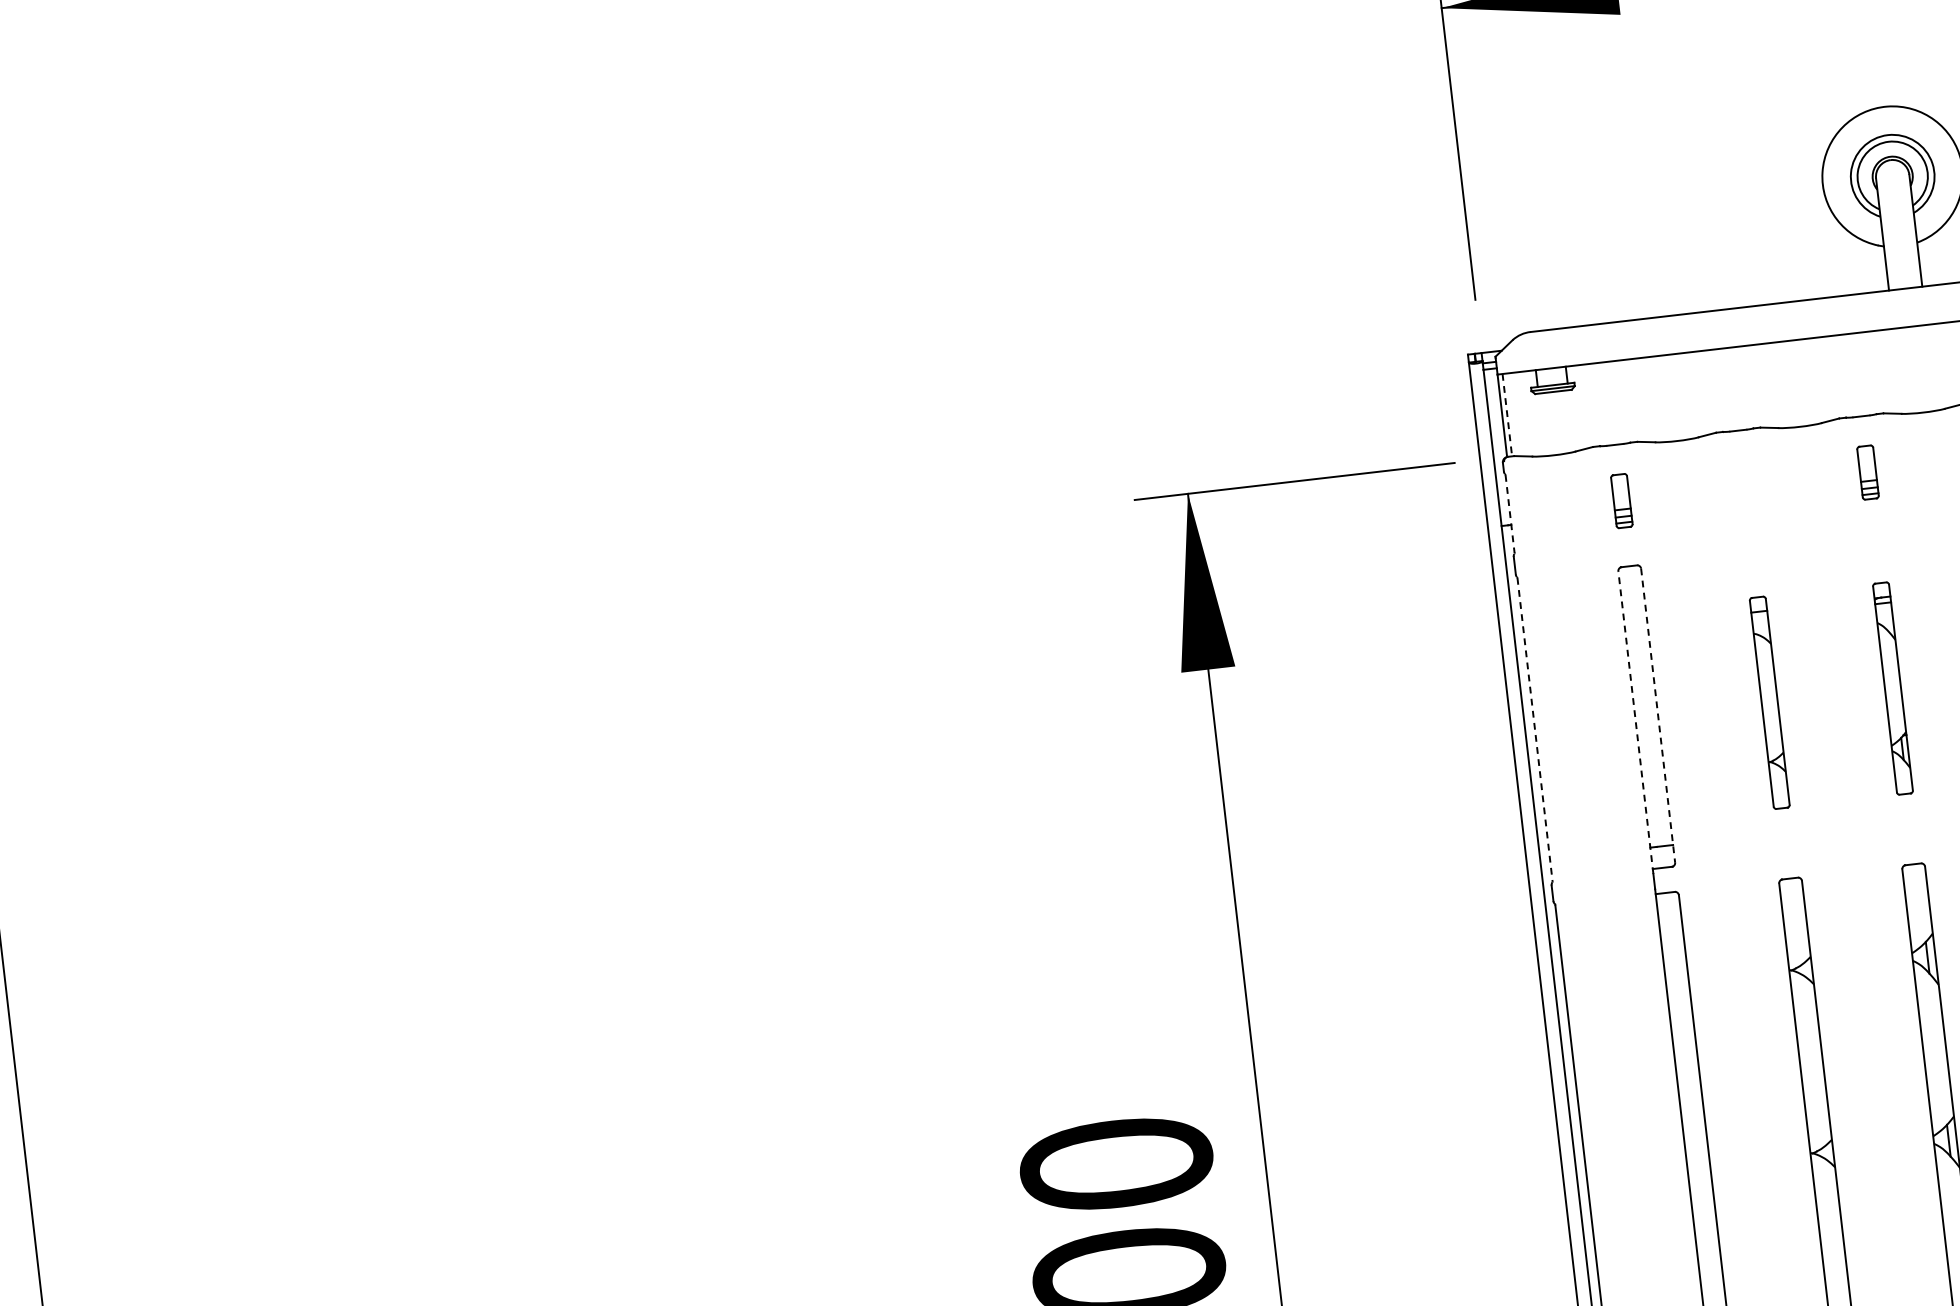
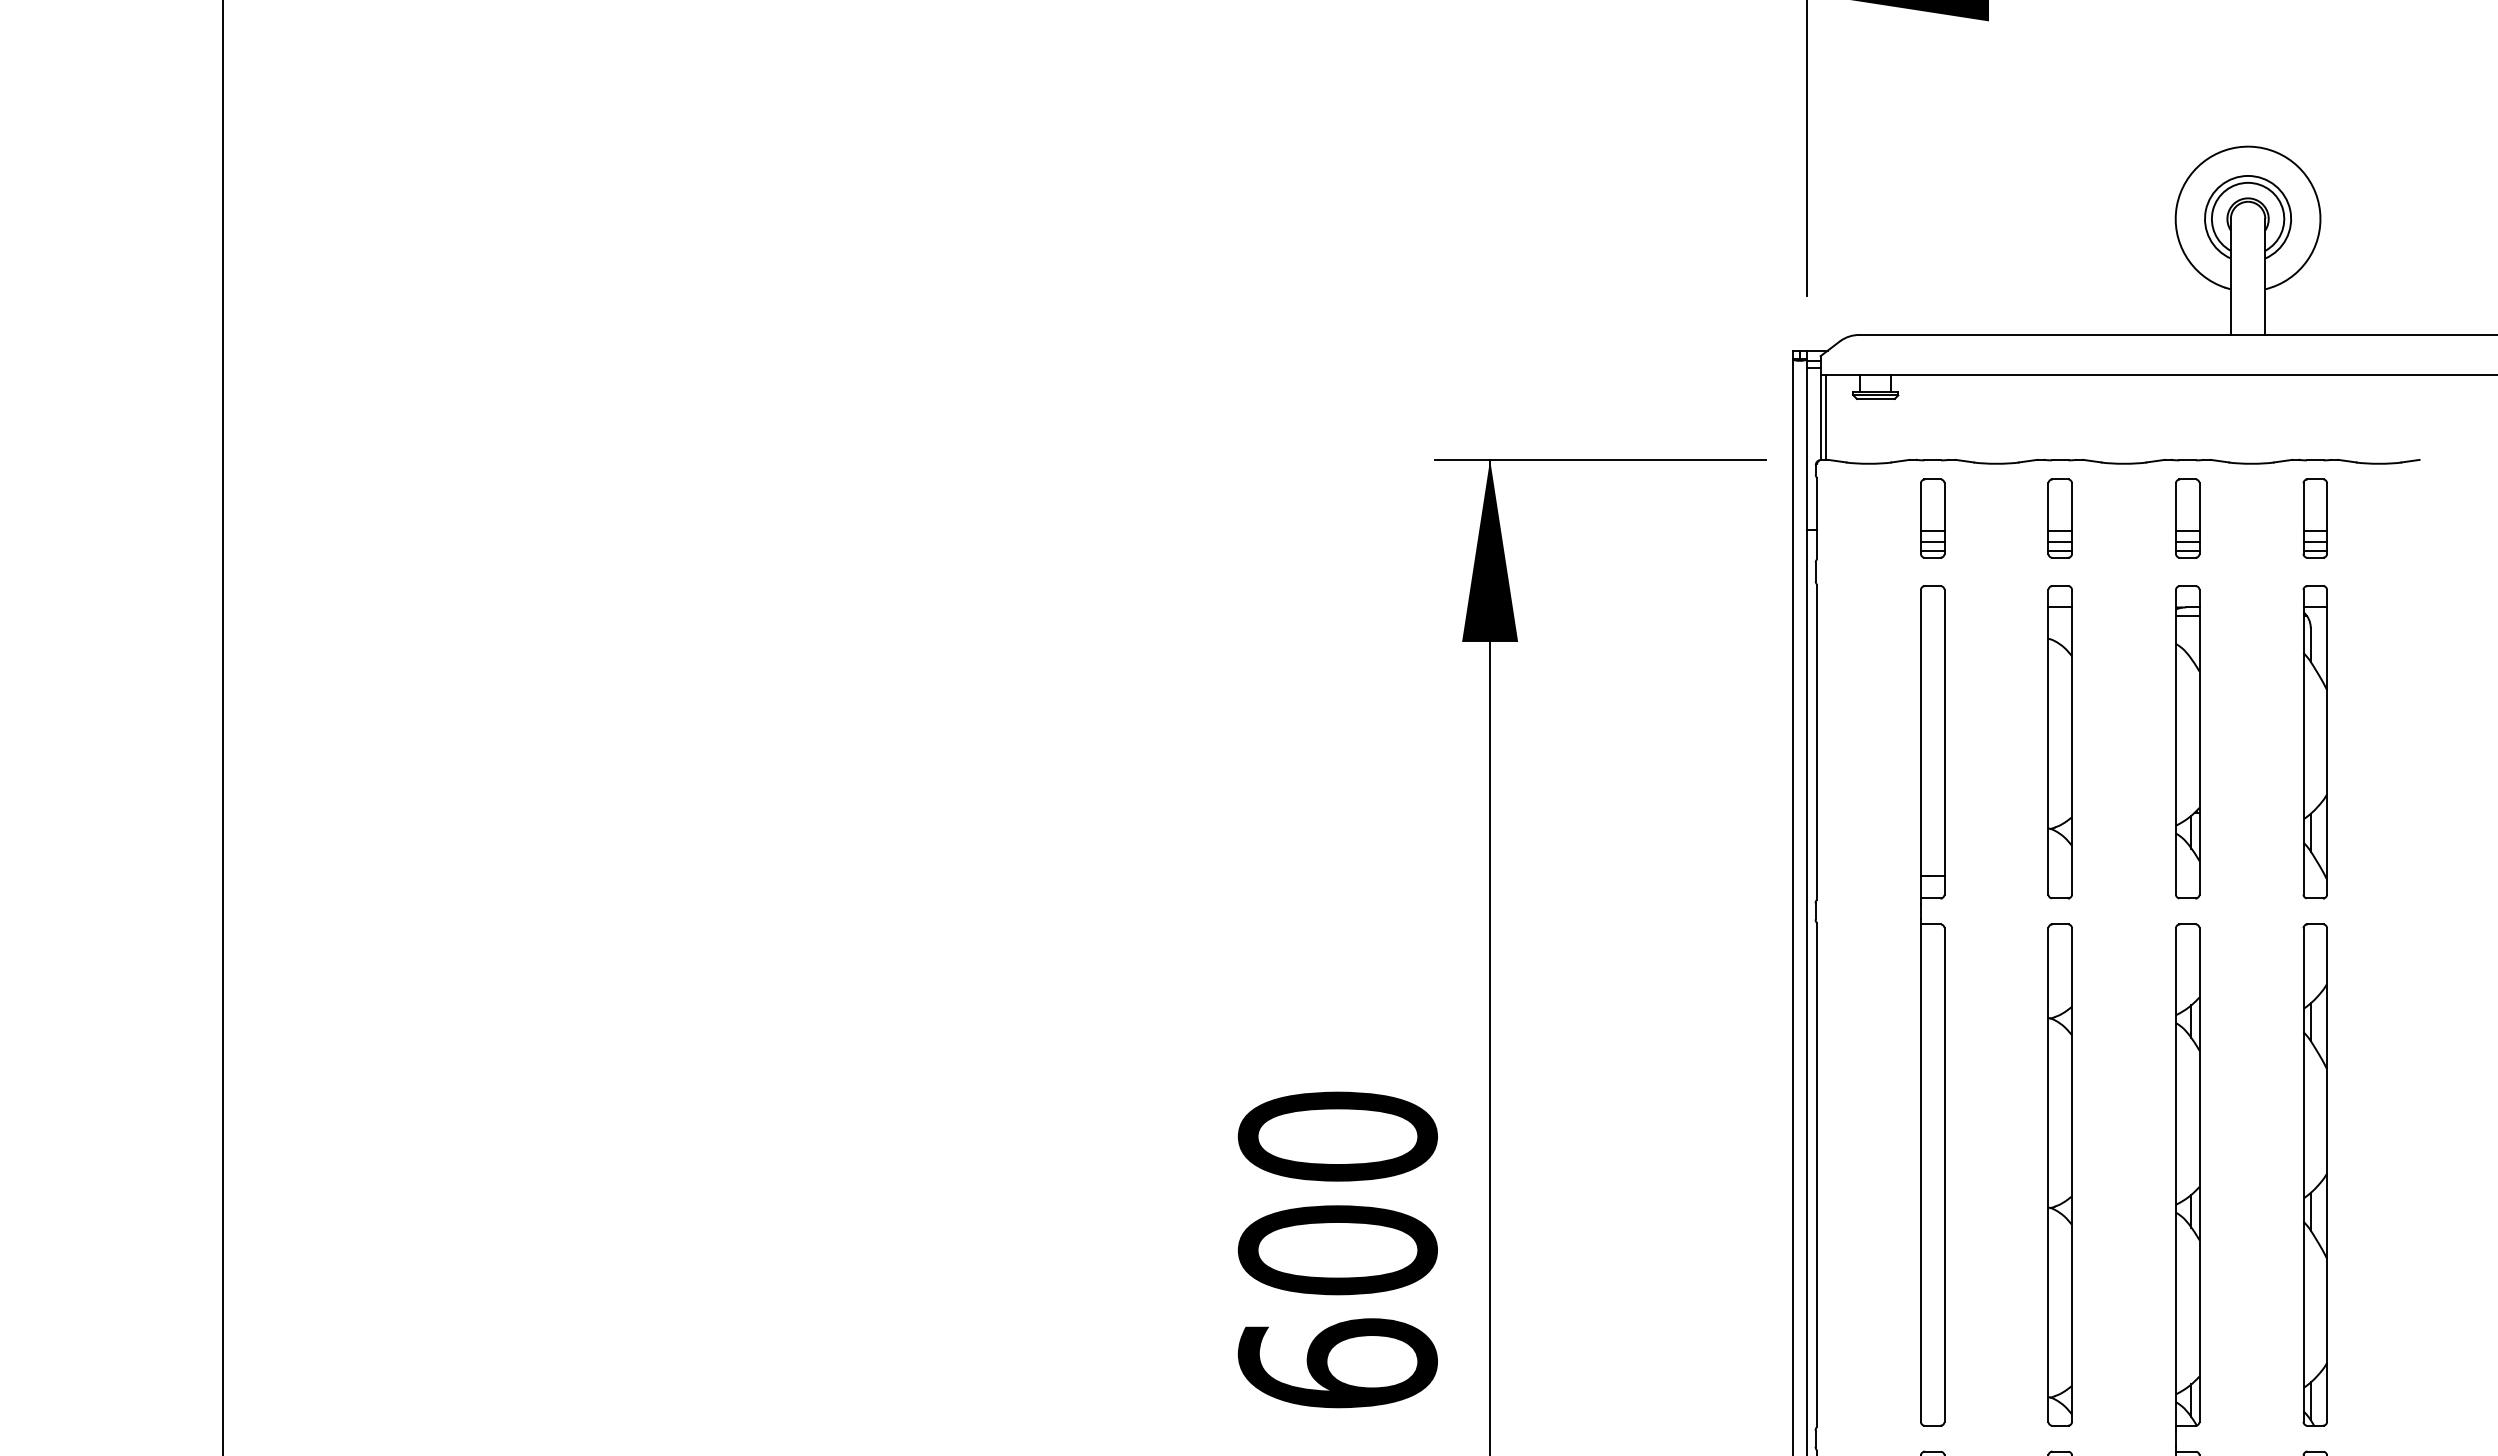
line: (1506, 415) -> (1825, 417), dashed -> solid
part: (1867, 472) -> (2187, 518), size x1.43
part: (1744, 486) -> (2059, 518), added
part: (1621, 501) -> (1932, 518), size x1.43
line: (1510, 514) -> (1817, 519), dashed -> solid
part: (1892, 688) -> (2187, 742), size x1.43
part: (1769, 703) -> (2059, 742), size x1.43
line: (1658, 715) -> (1944, 742), dashed -> solid
line: (1635, 722) -> (1920, 746), dashed -> solid
line: (1535, 730) -> (1817, 742), dashed -> solid

